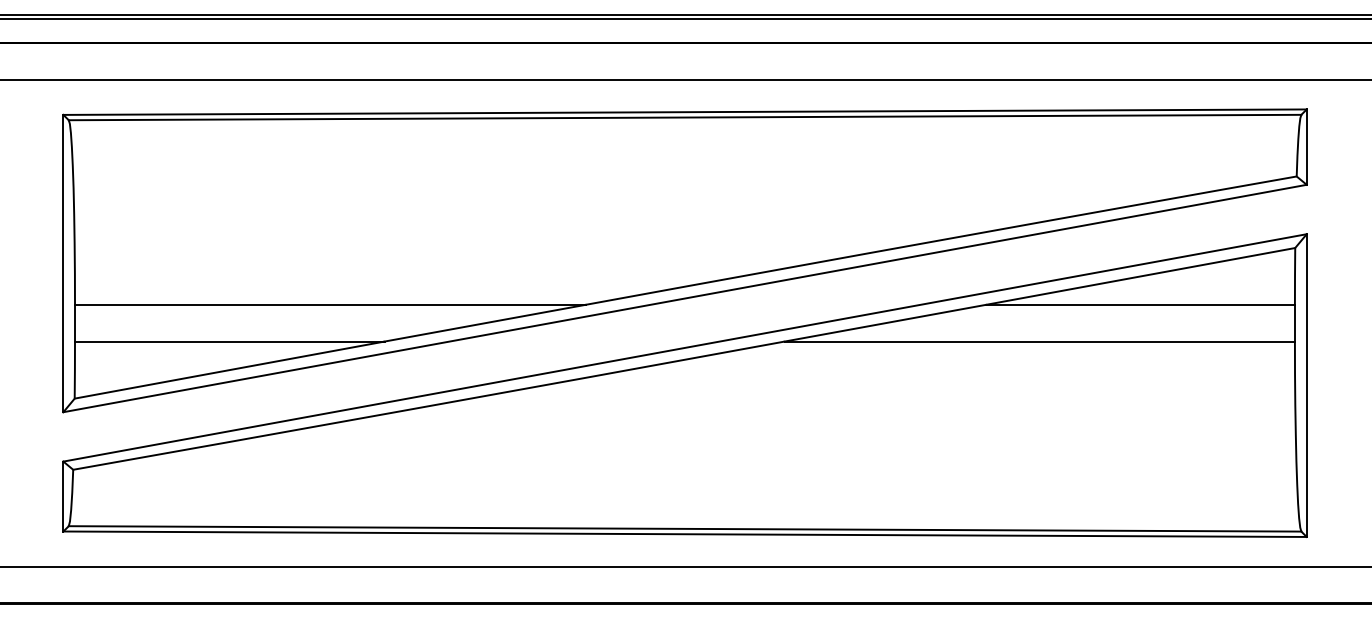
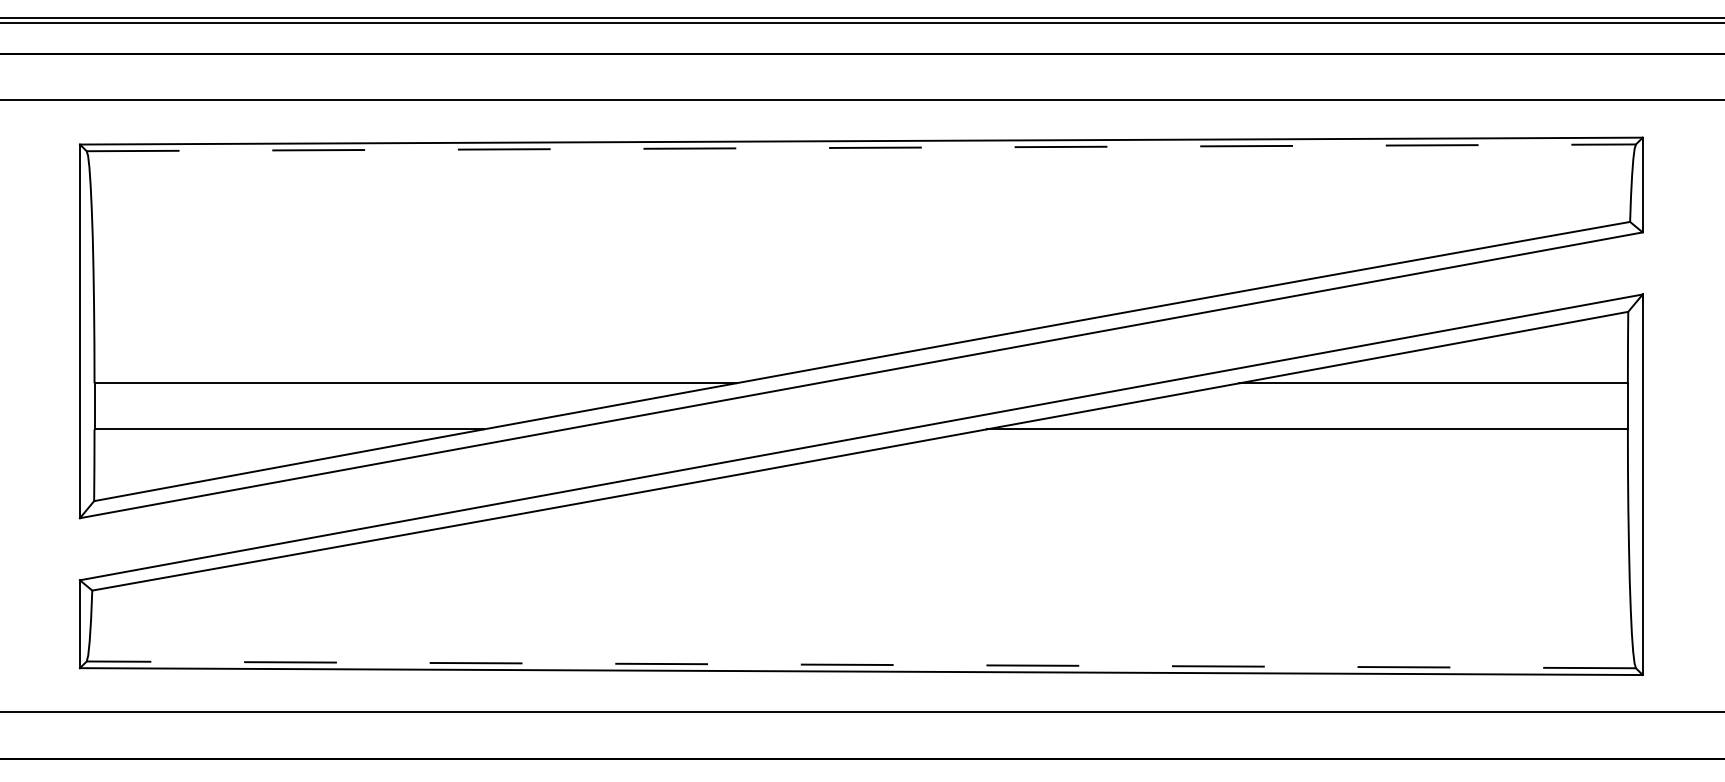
line: (685, 117) -> (861, 147), solid -> dashed
line: (685, 528) -> (861, 664), solid -> dashed

